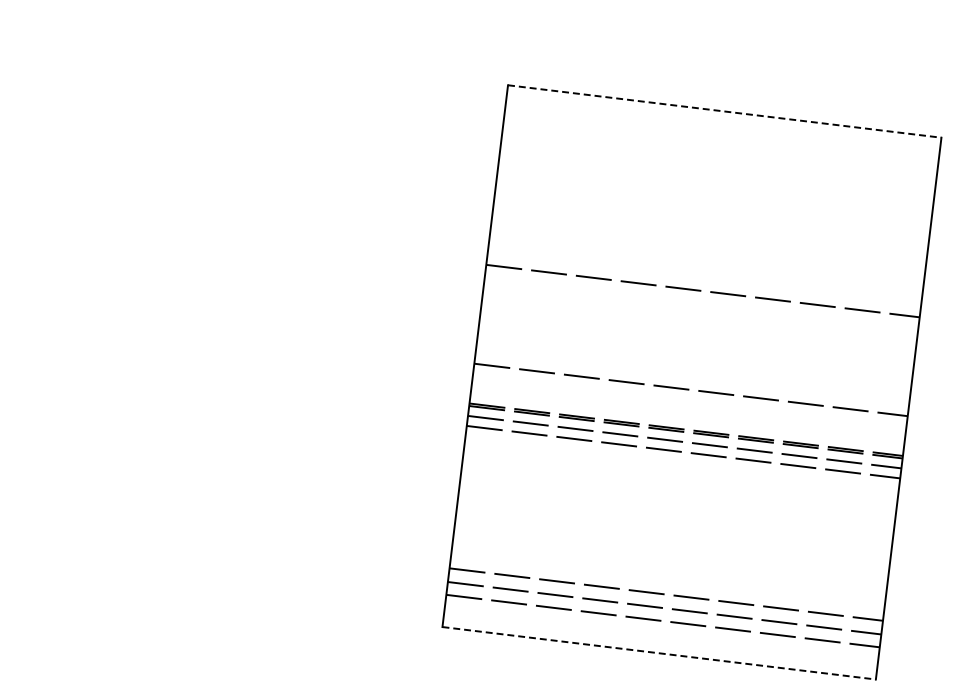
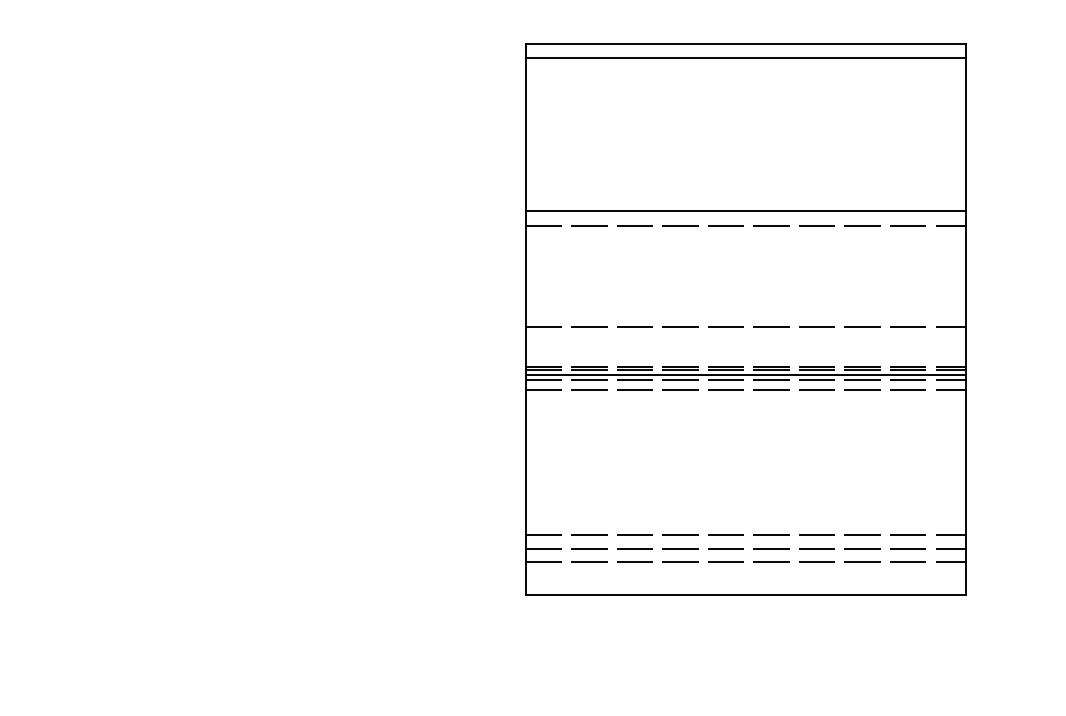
line: (725, 111) -> (746, 43), dashed -> solid
line: (722, 125) -> (745, 57), added
line: (704, 276) -> (745, 211), added
line: (684, 436) -> (745, 374), added
line: (659, 653) -> (746, 594), dashed -> solid

